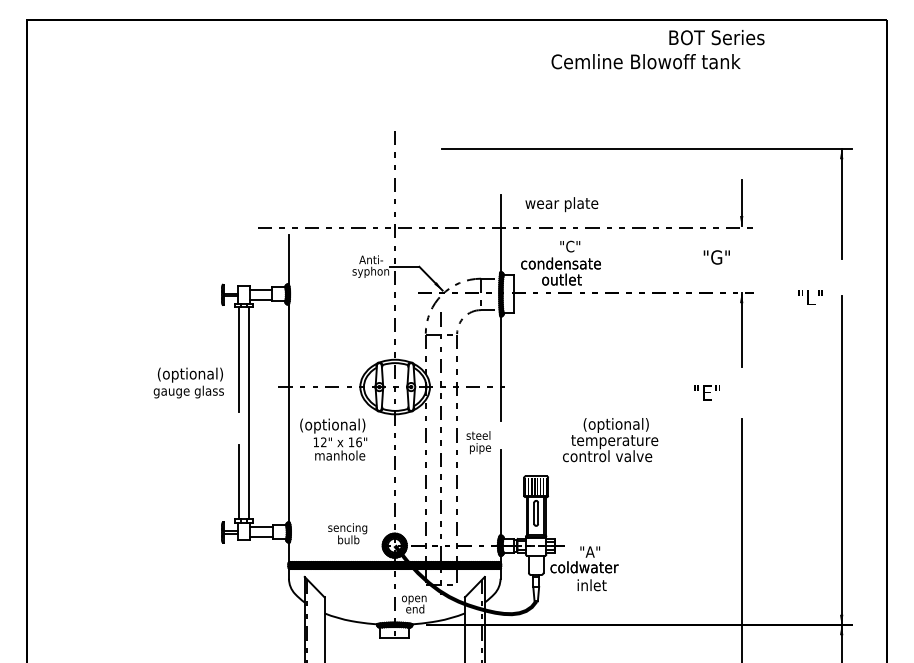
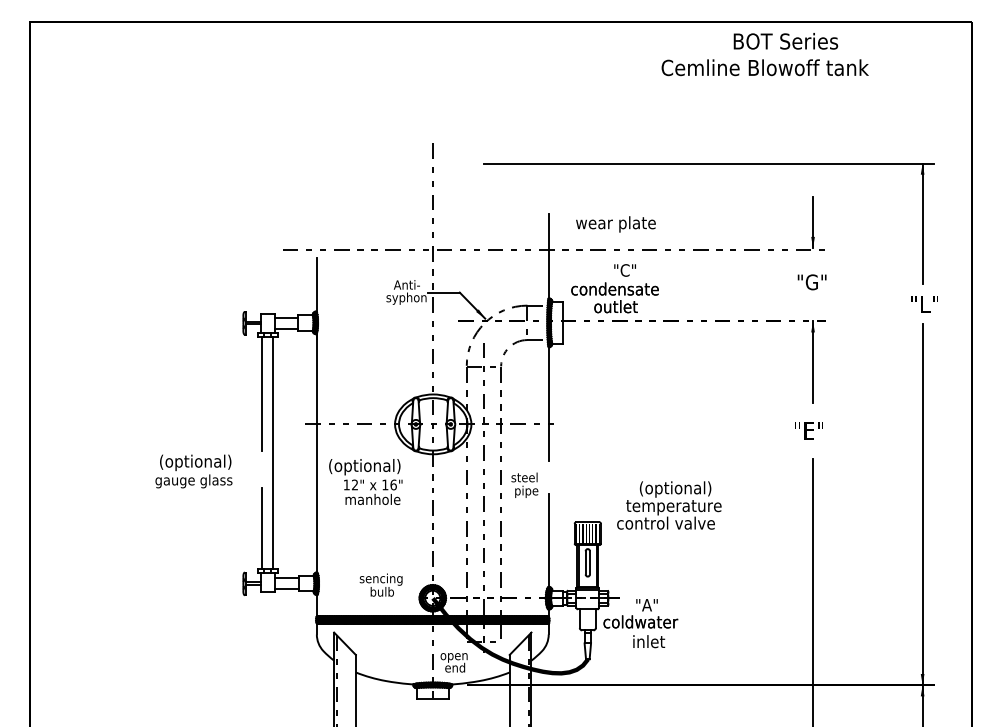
text: (645, 61) -> (764, 67), moved
text: (716, 257) -> (811, 282), moved
text: (810, 297) -> (924, 304), moved
text: (188, 382) -> (193, 470), moved
text: (706, 392) -> (808, 430), moved
text: (610, 440) -> (669, 505), moved

